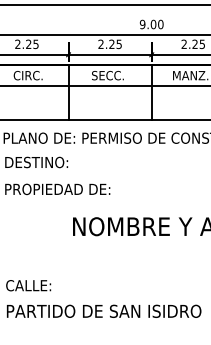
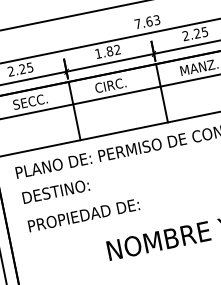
text: (151, 24) -> (147, 22), 9.00 -> 7.63
text: (109, 44) -> (107, 52), 2.25 -> 1.82
text: (29, 75) -> (29, 101), CIRC. -> SECC.
text: (107, 75) -> (111, 85), SECC. -> CIRC.

